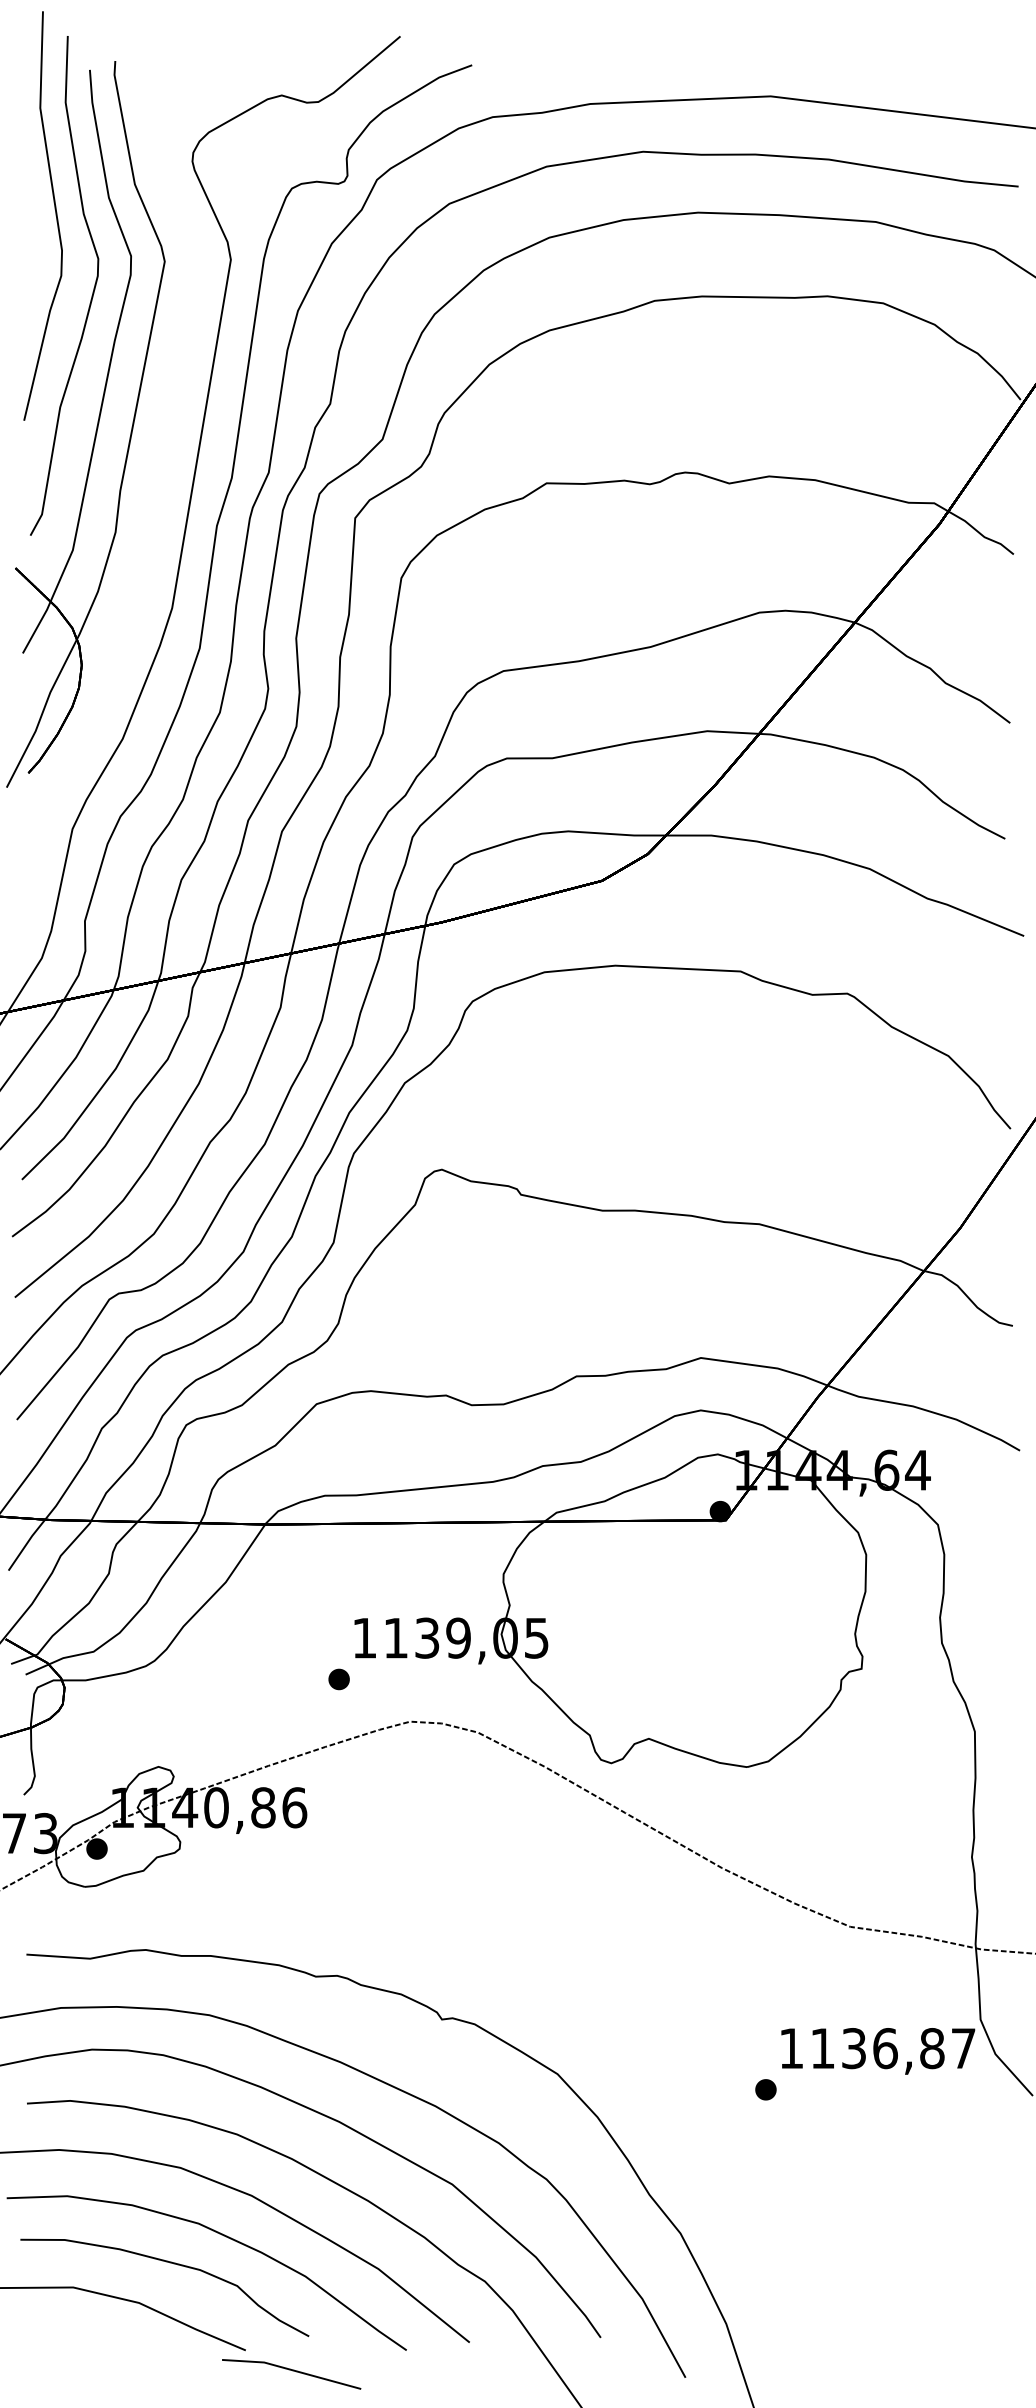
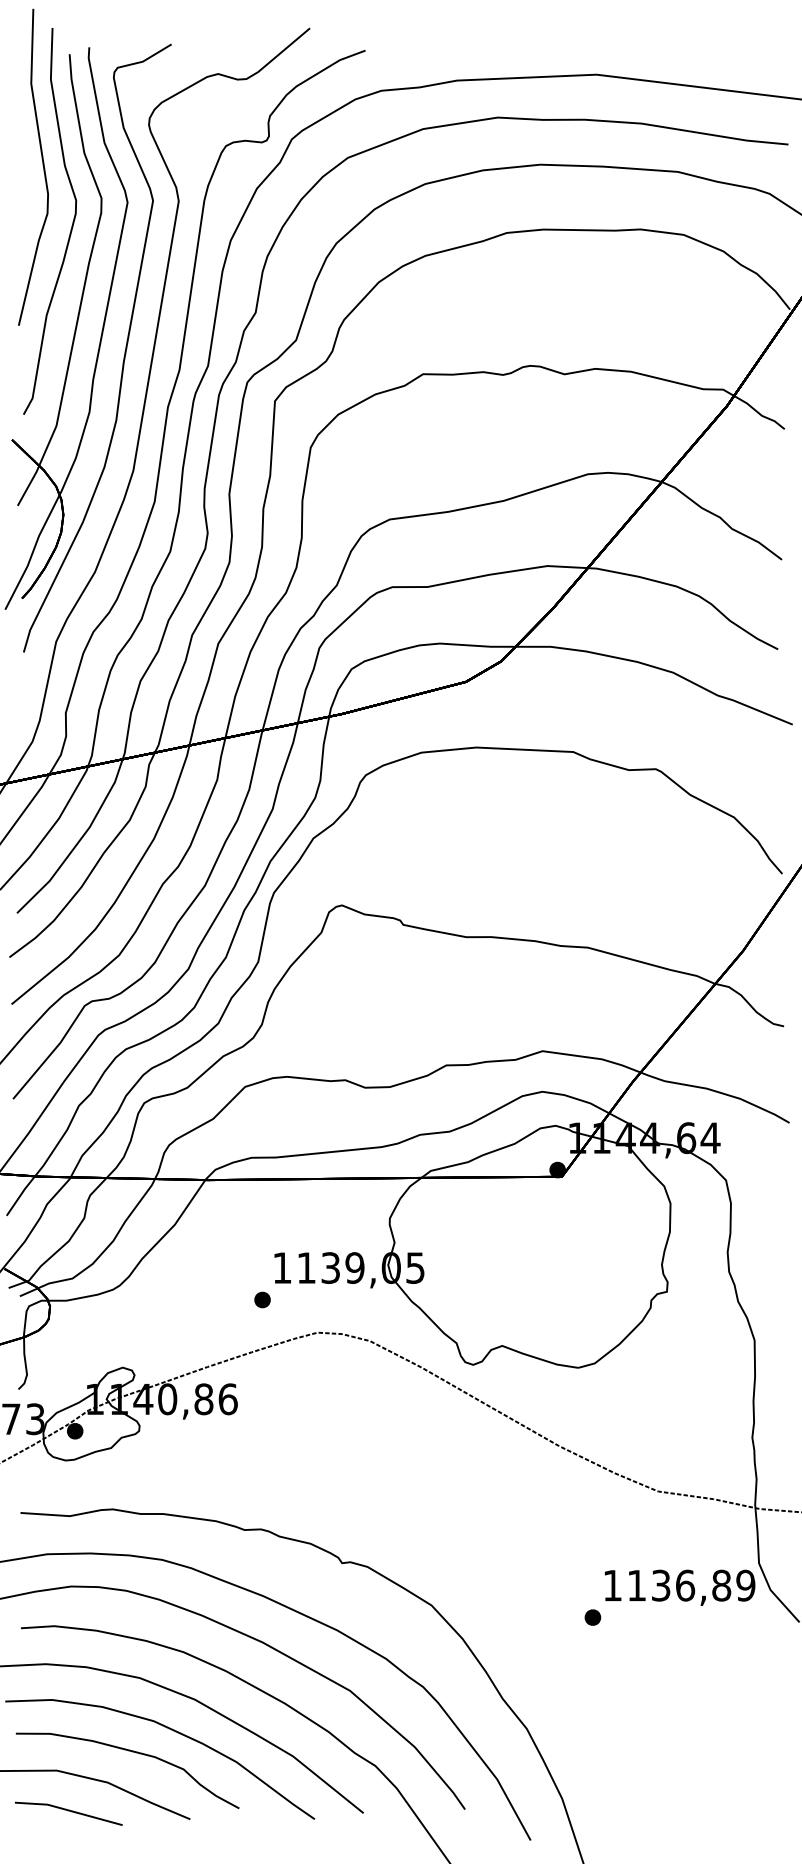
part: (160, 453) -> (124, 351), added
text: (963, 2048) -> (745, 1585), 1136,87 -> 1136,89
line: (291, 2371) -> (68, 1811), moved

